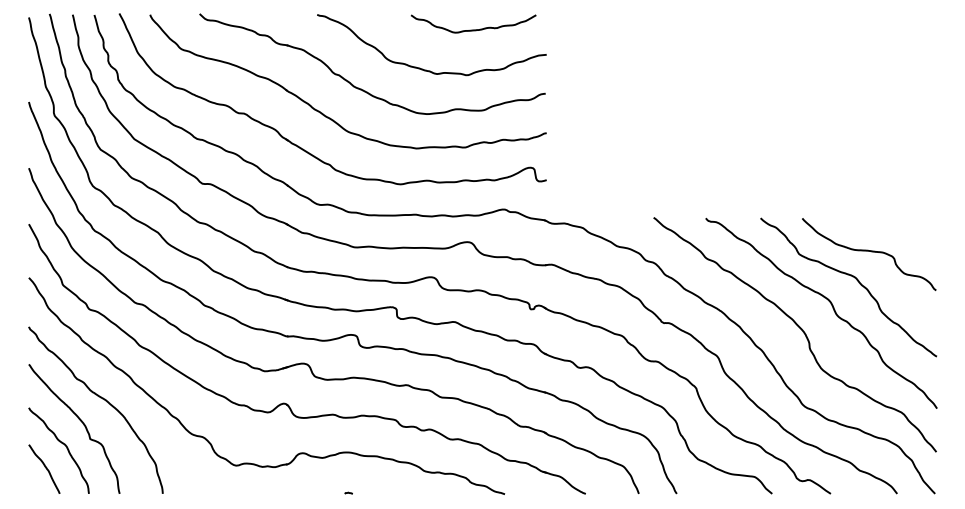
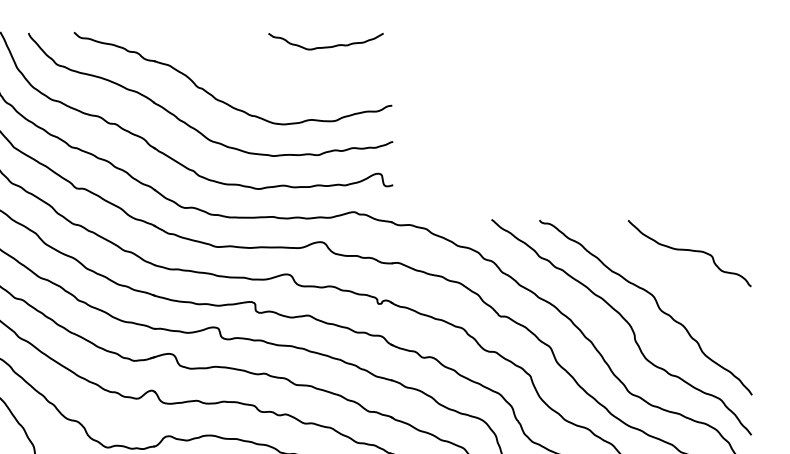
curve: (426, 69) -> (282, 83), removed
curve: (855, 279) -> (677, 276), removed

